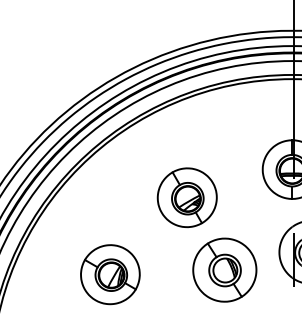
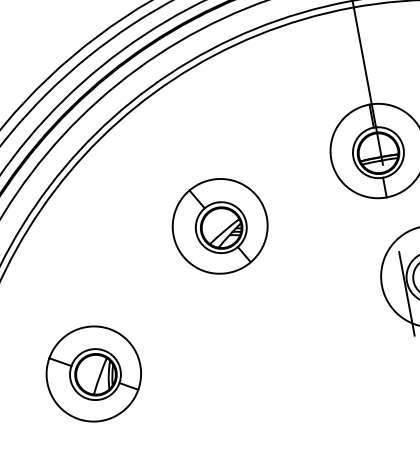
part: (224, 269) -> (300, 328), removed
part: (110, 274) -> (93, 373), moved

